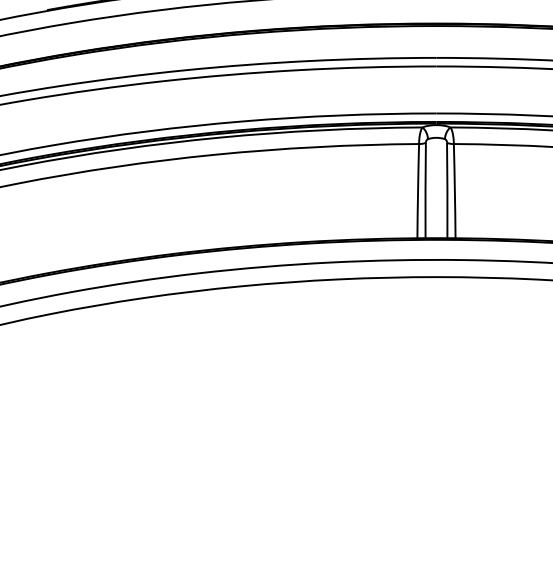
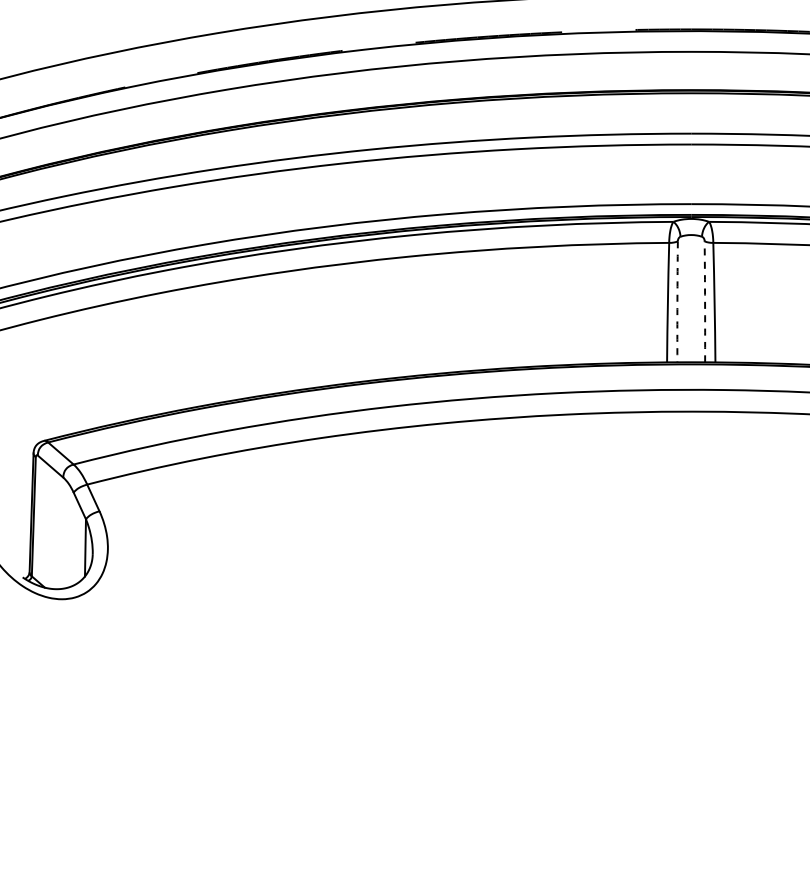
arc: (425, 190) -> (677, 301), solid -> dashed
arc: (447, 190) -> (705, 301), solid -> dashed

